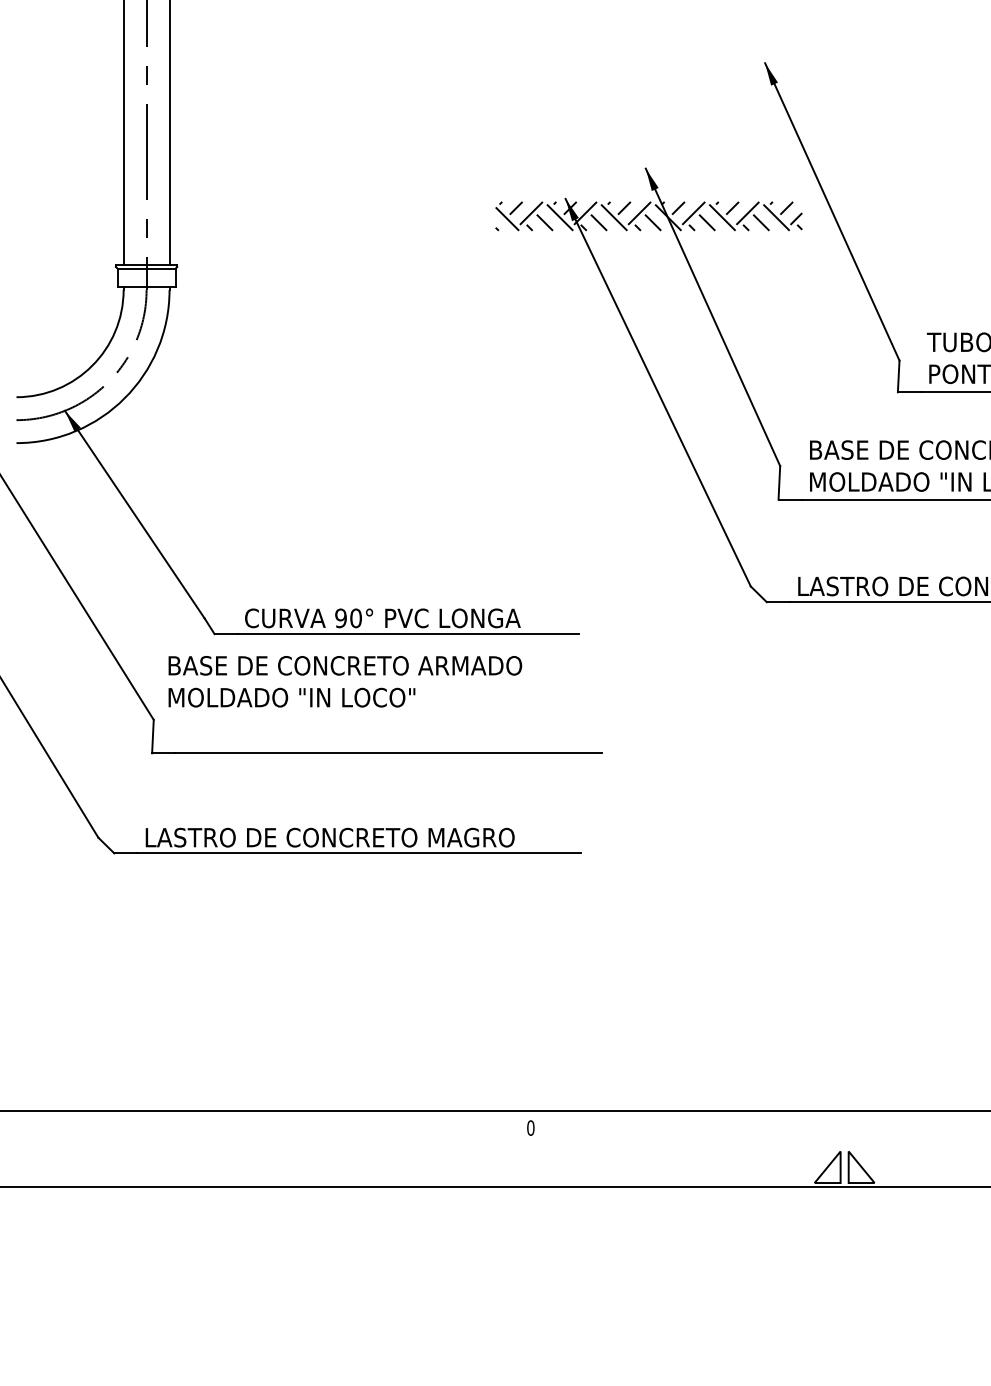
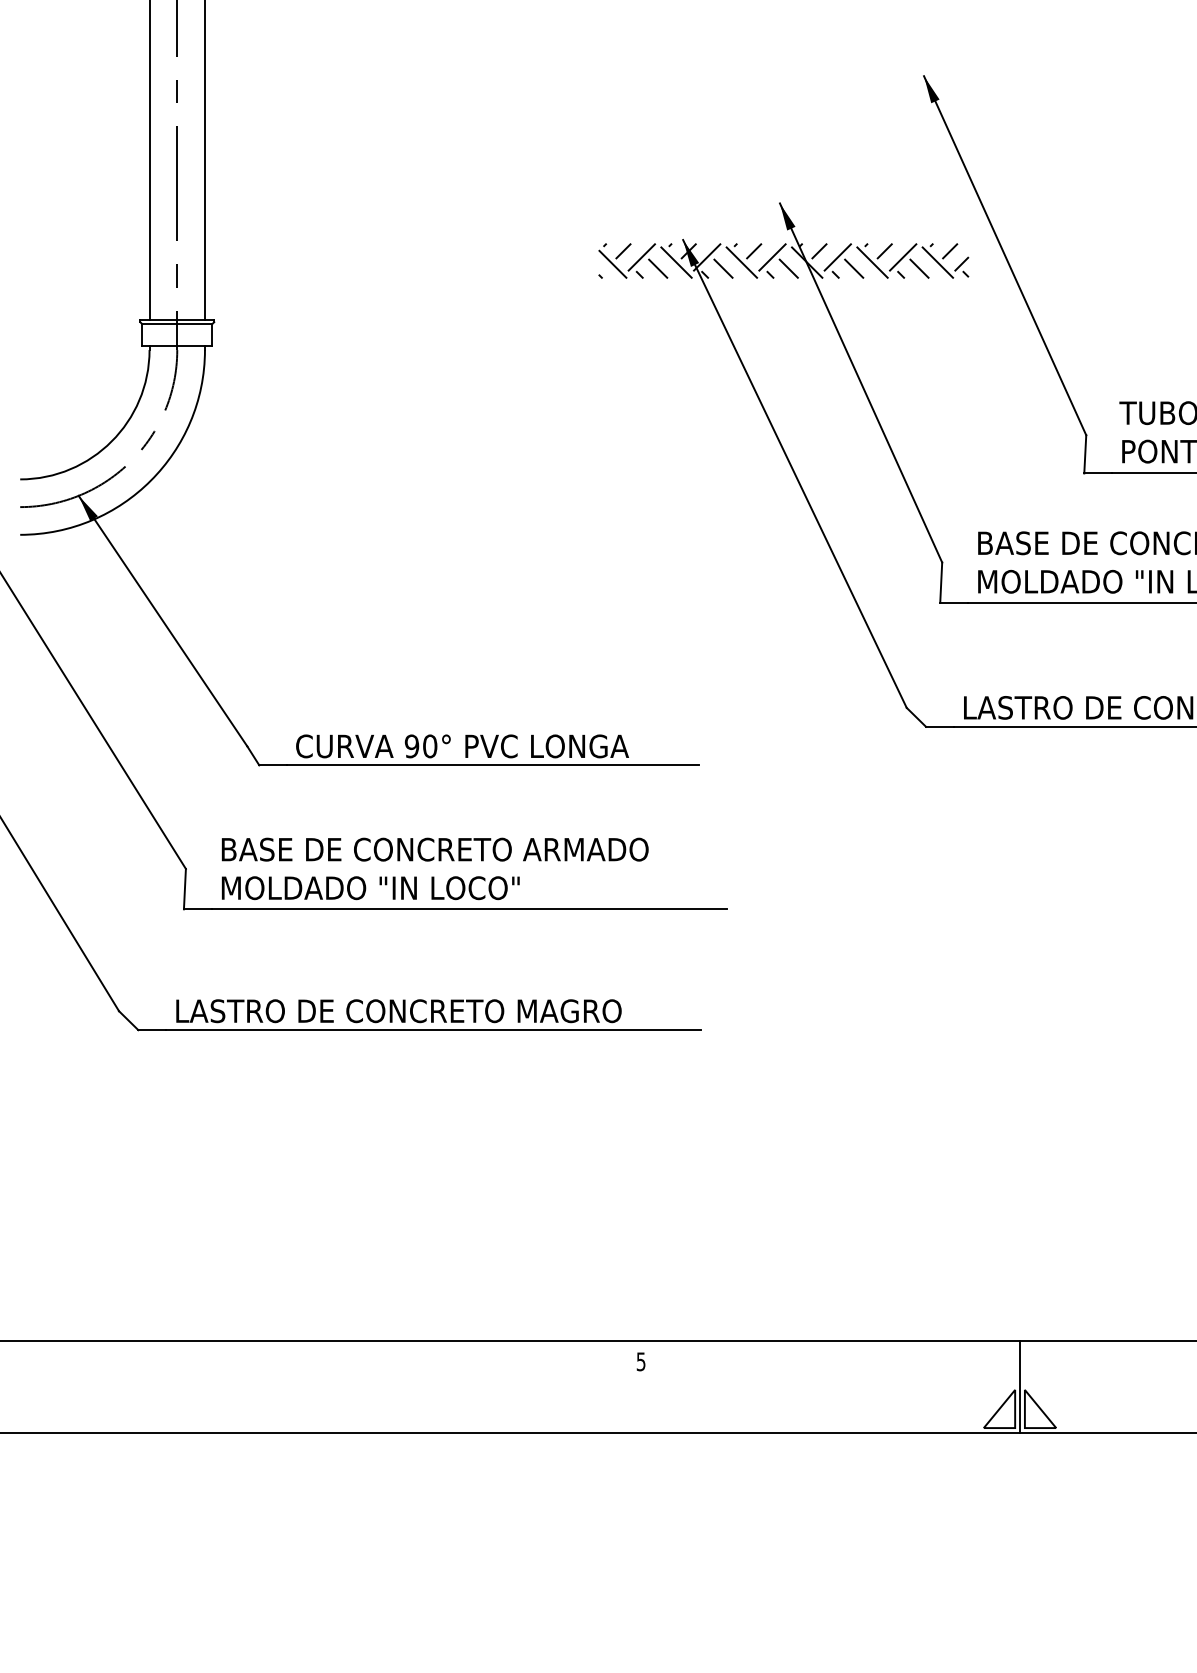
text: (344, 681) -> (434, 868), moved
text: (530, 1127) -> (640, 1361), 0 -> 5
line: (845, 1149) -> (1020, 1387), added

